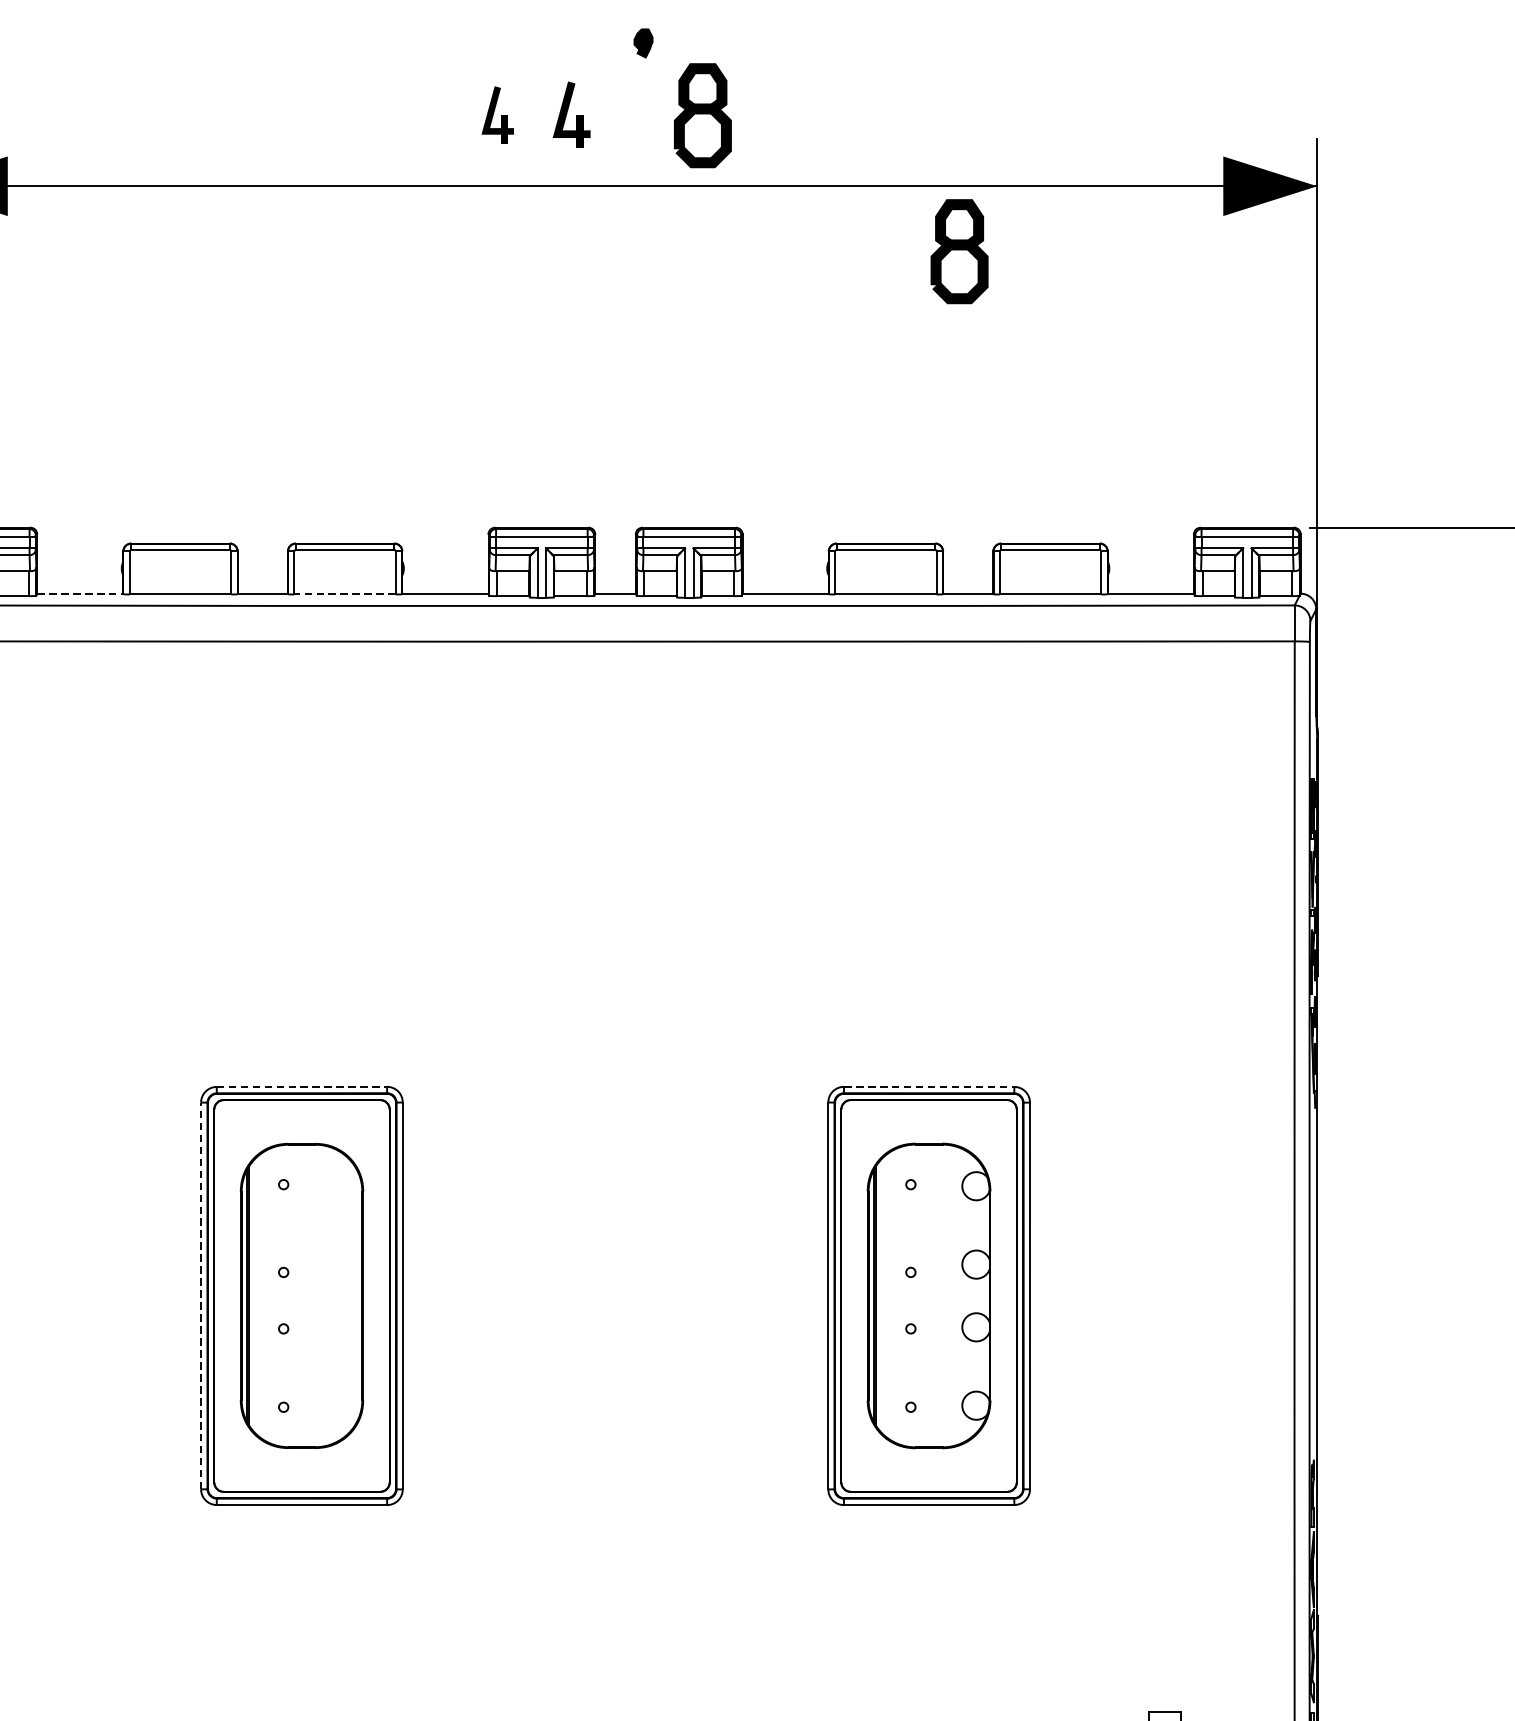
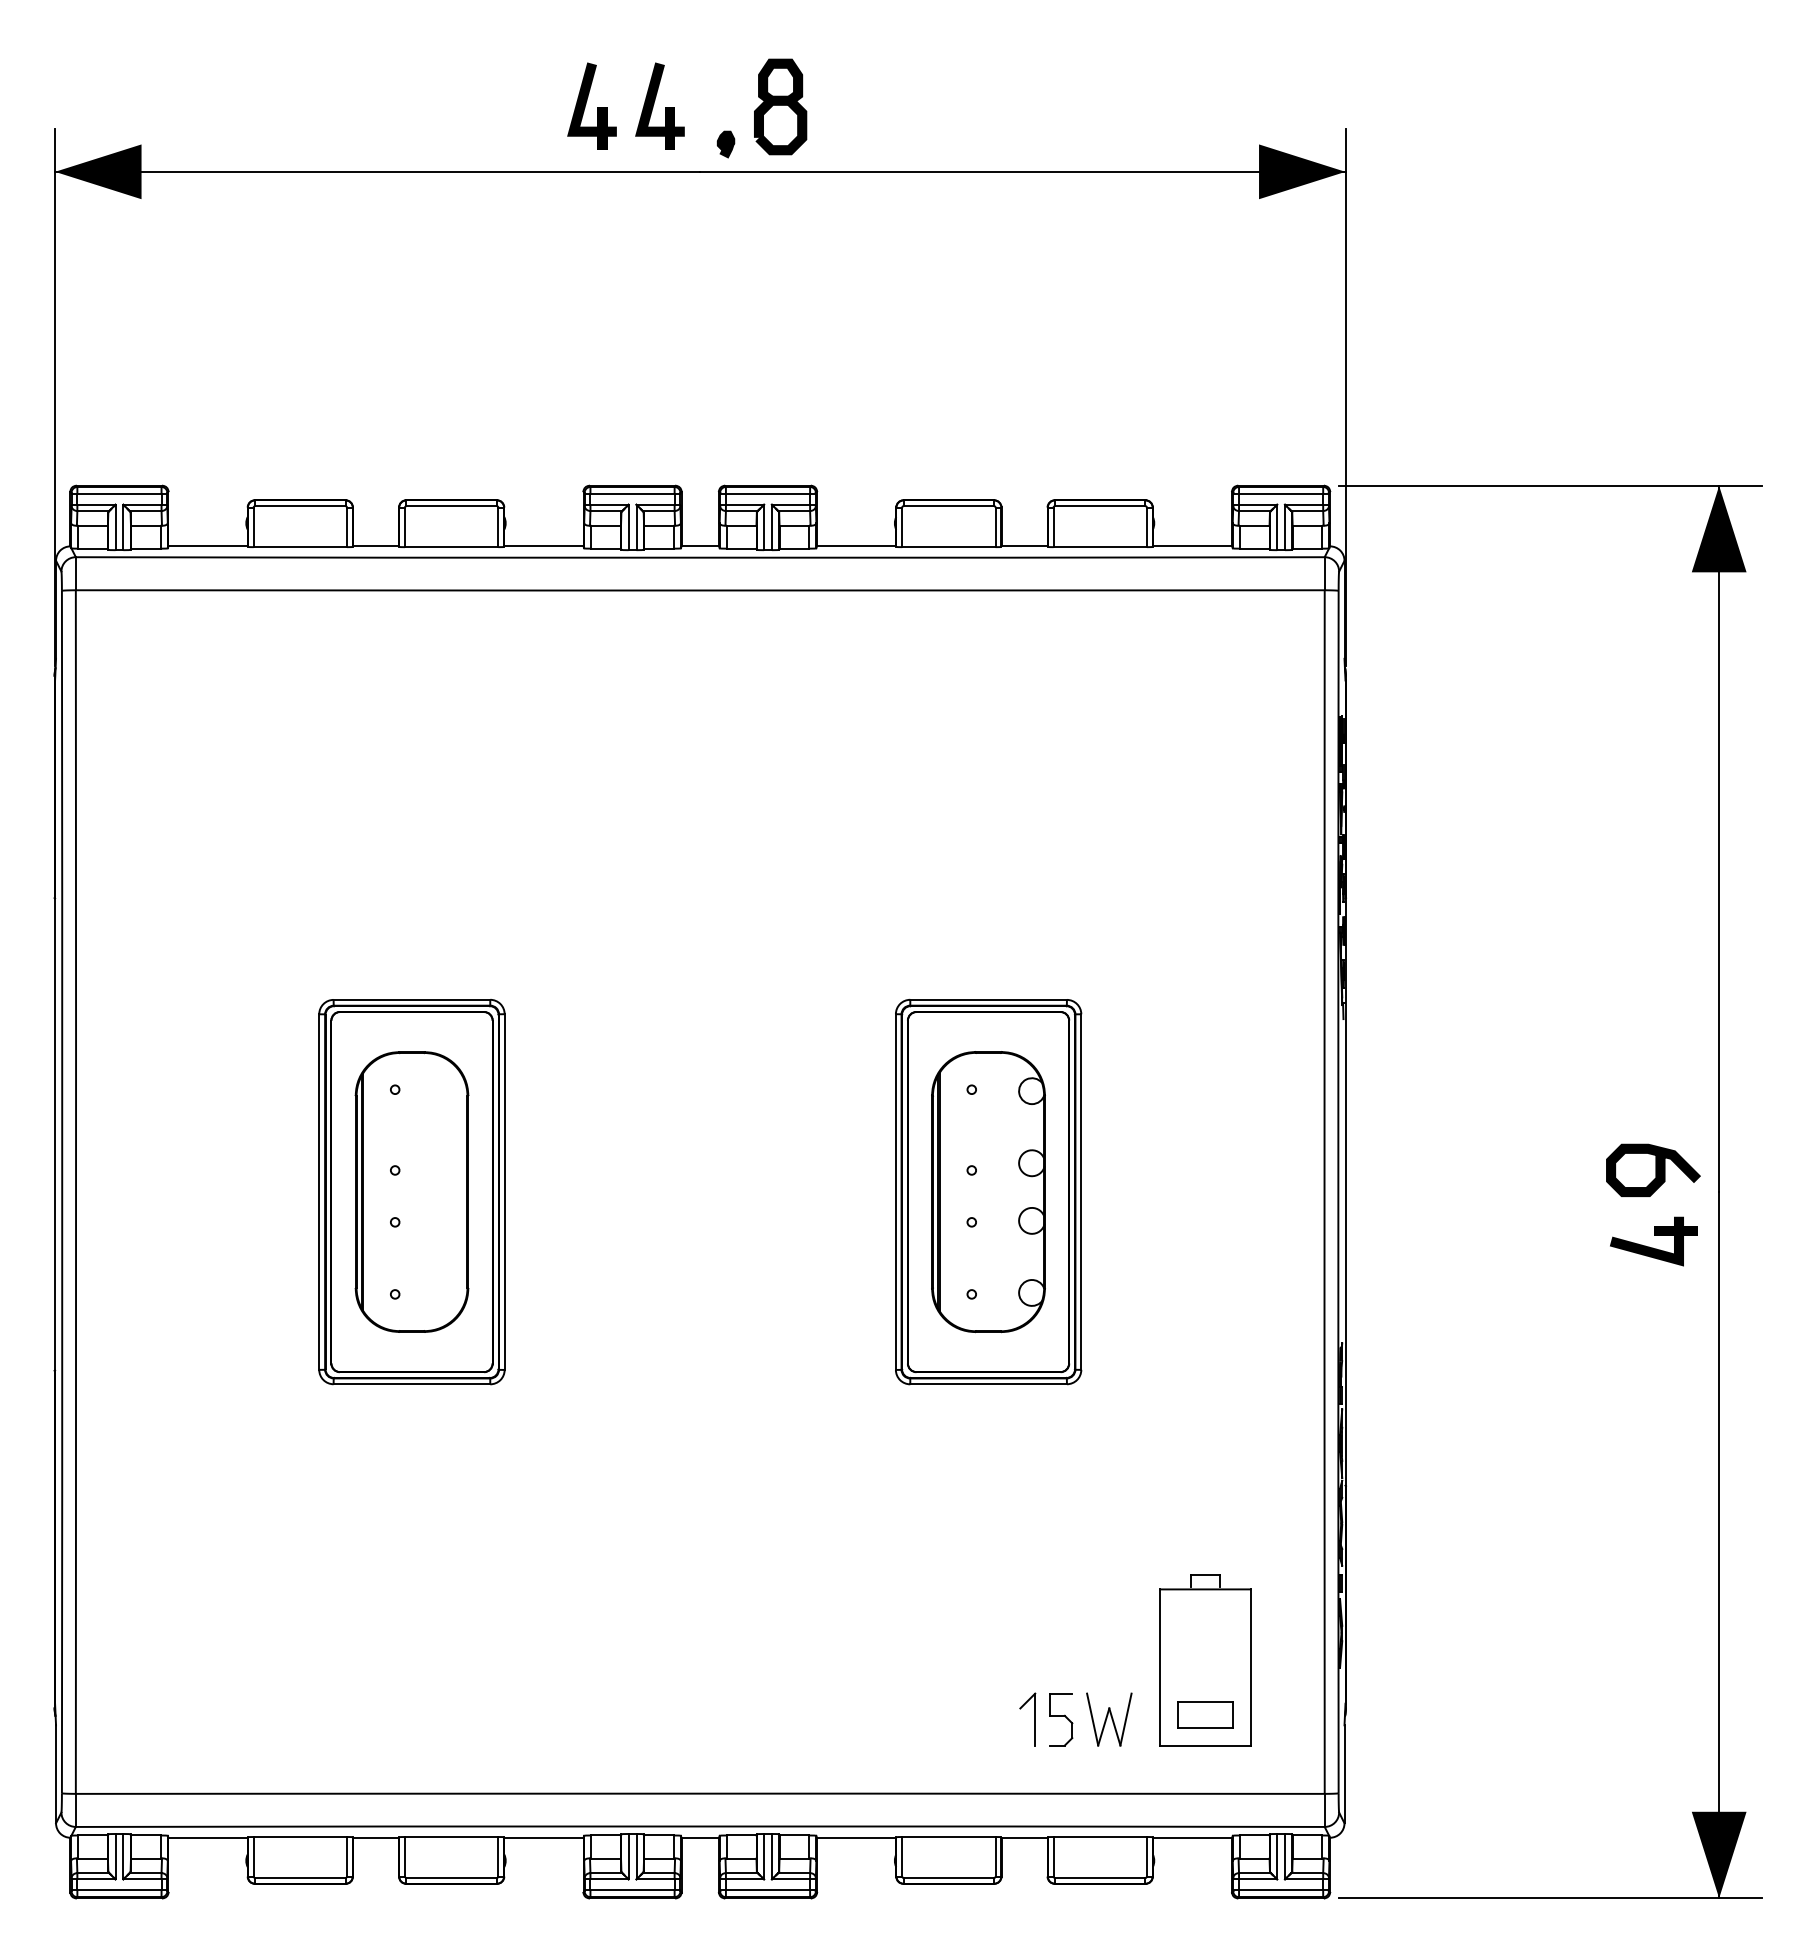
part: (642, 43) -> (725, 144), moved
part: (497, 114) -> (591, 105), size x1.67
part: (571, 114) -> (659, 105), size x1.43
part: (959, 251) -> (1016, 231), removed
line: (80, 593) -> (208, 546), dashed -> solid
line: (344, 594) -> (451, 547), dashed -> solid
line: (302, 1086) -> (412, 999), dashed -> solid
line: (930, 1086) -> (989, 999), dashed -> solid
line: (201, 1296) -> (319, 1192), dashed -> solid

